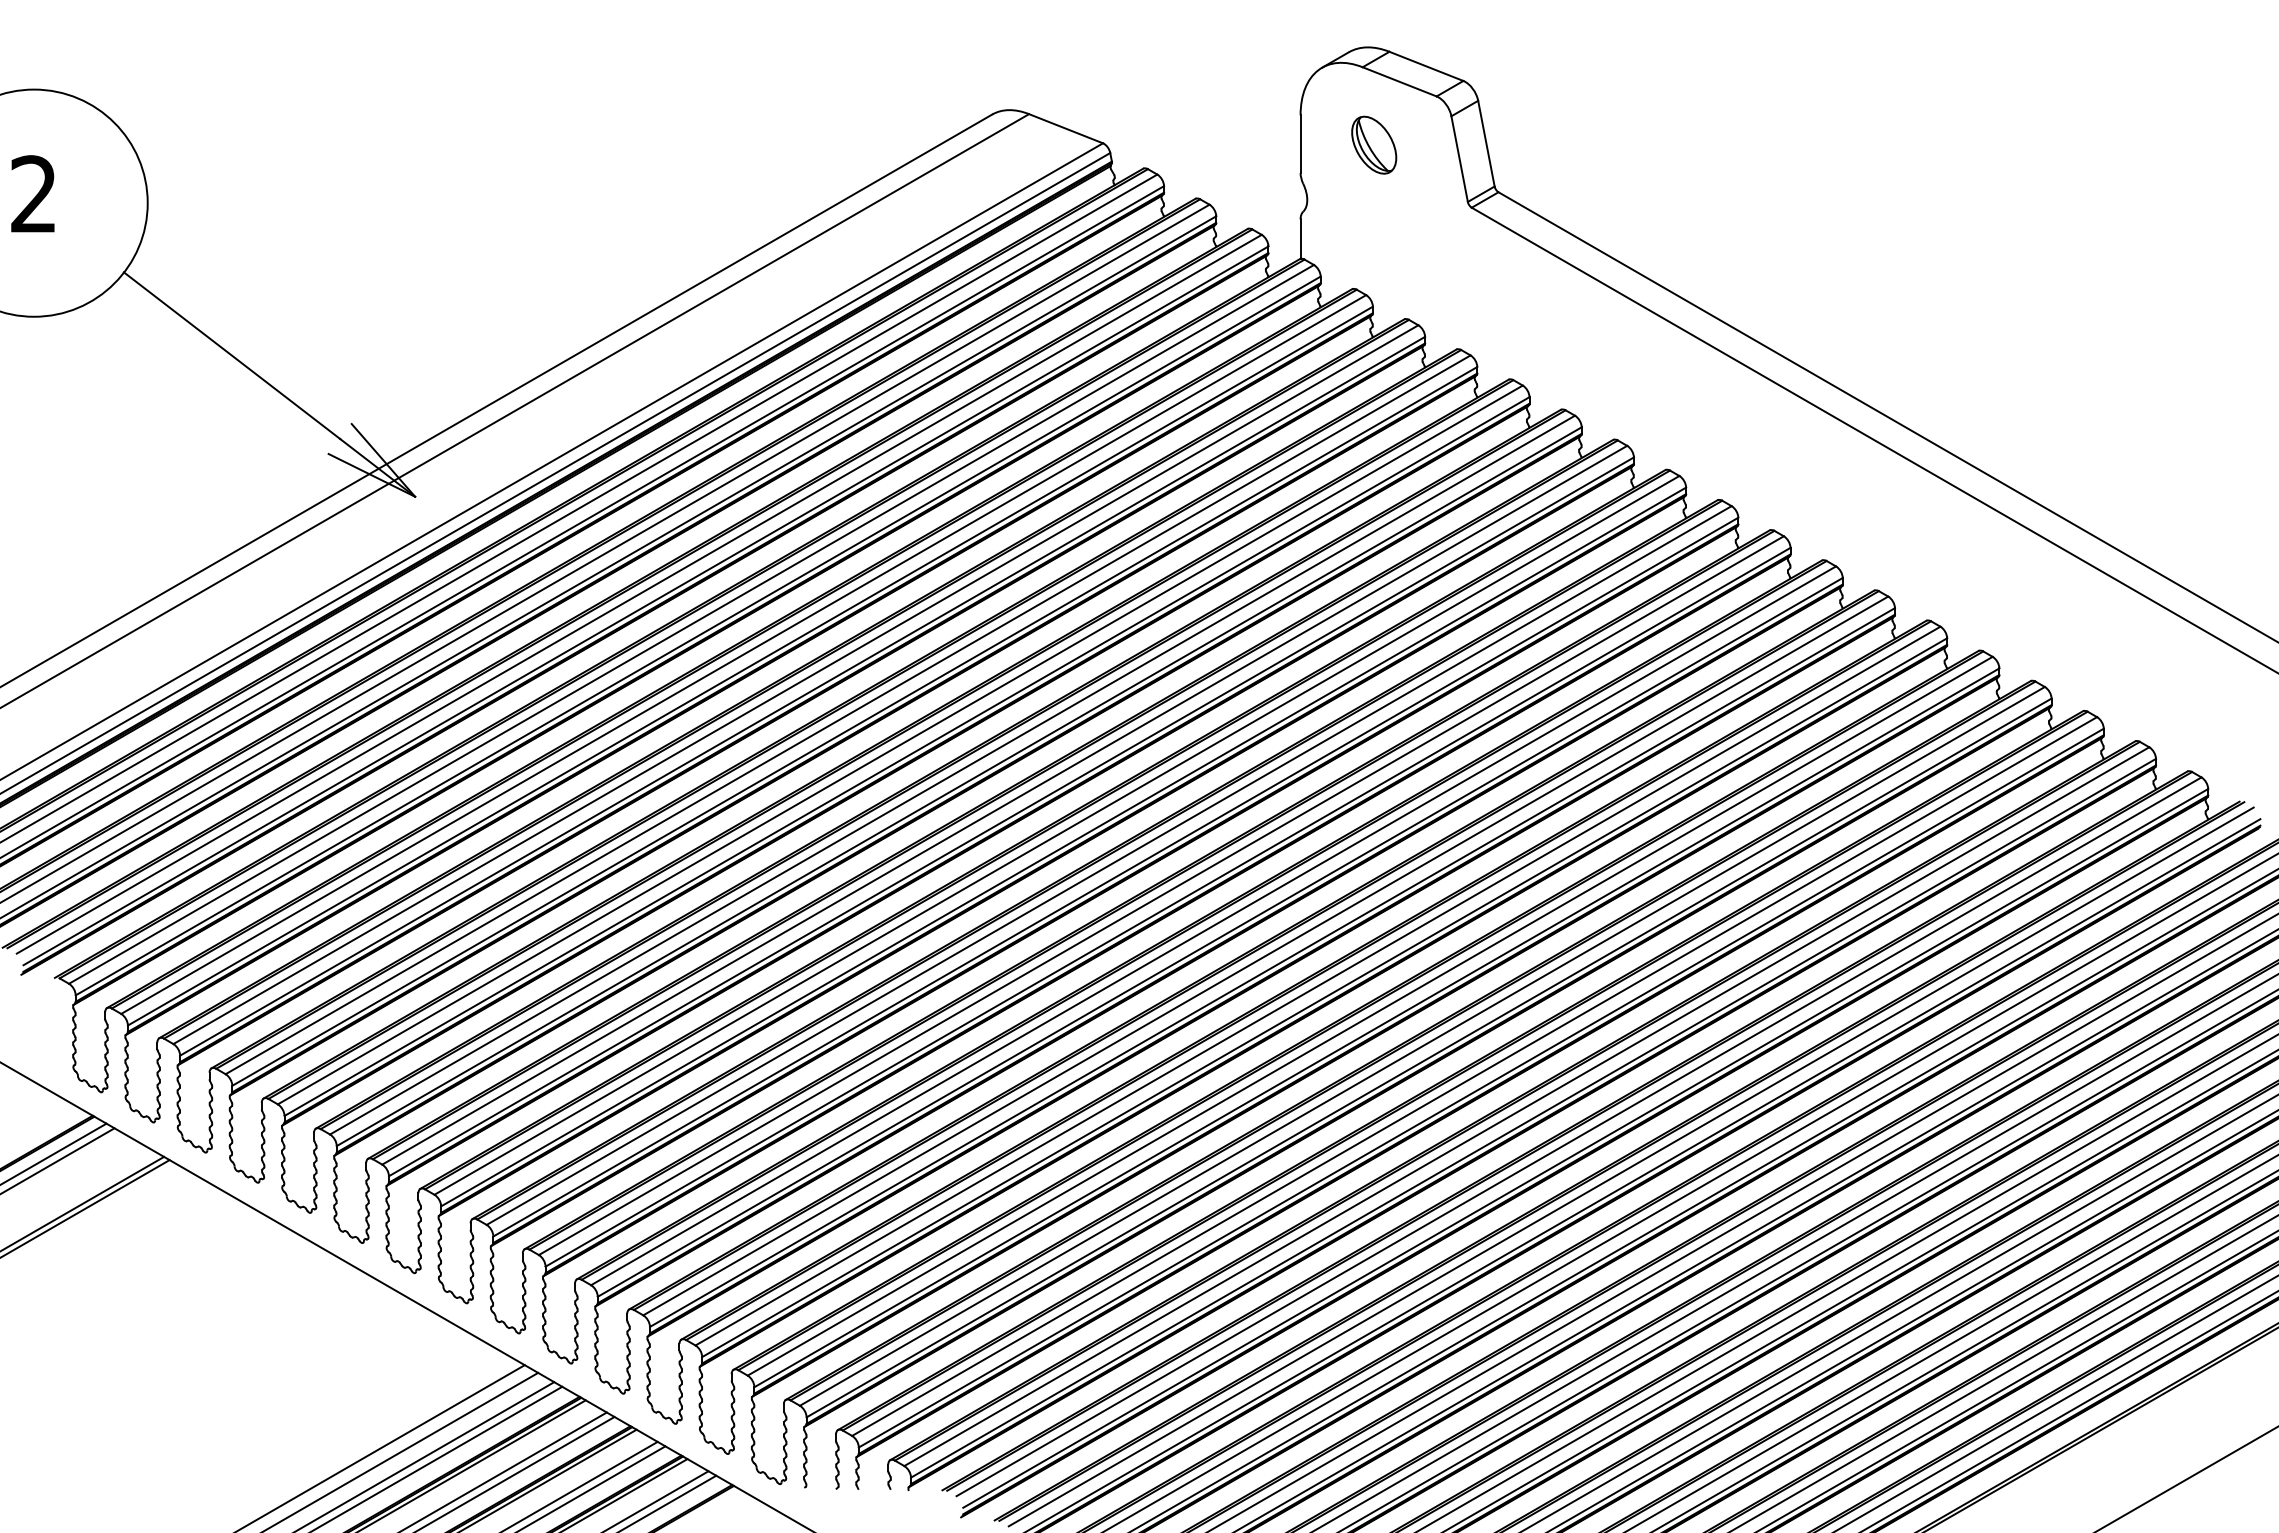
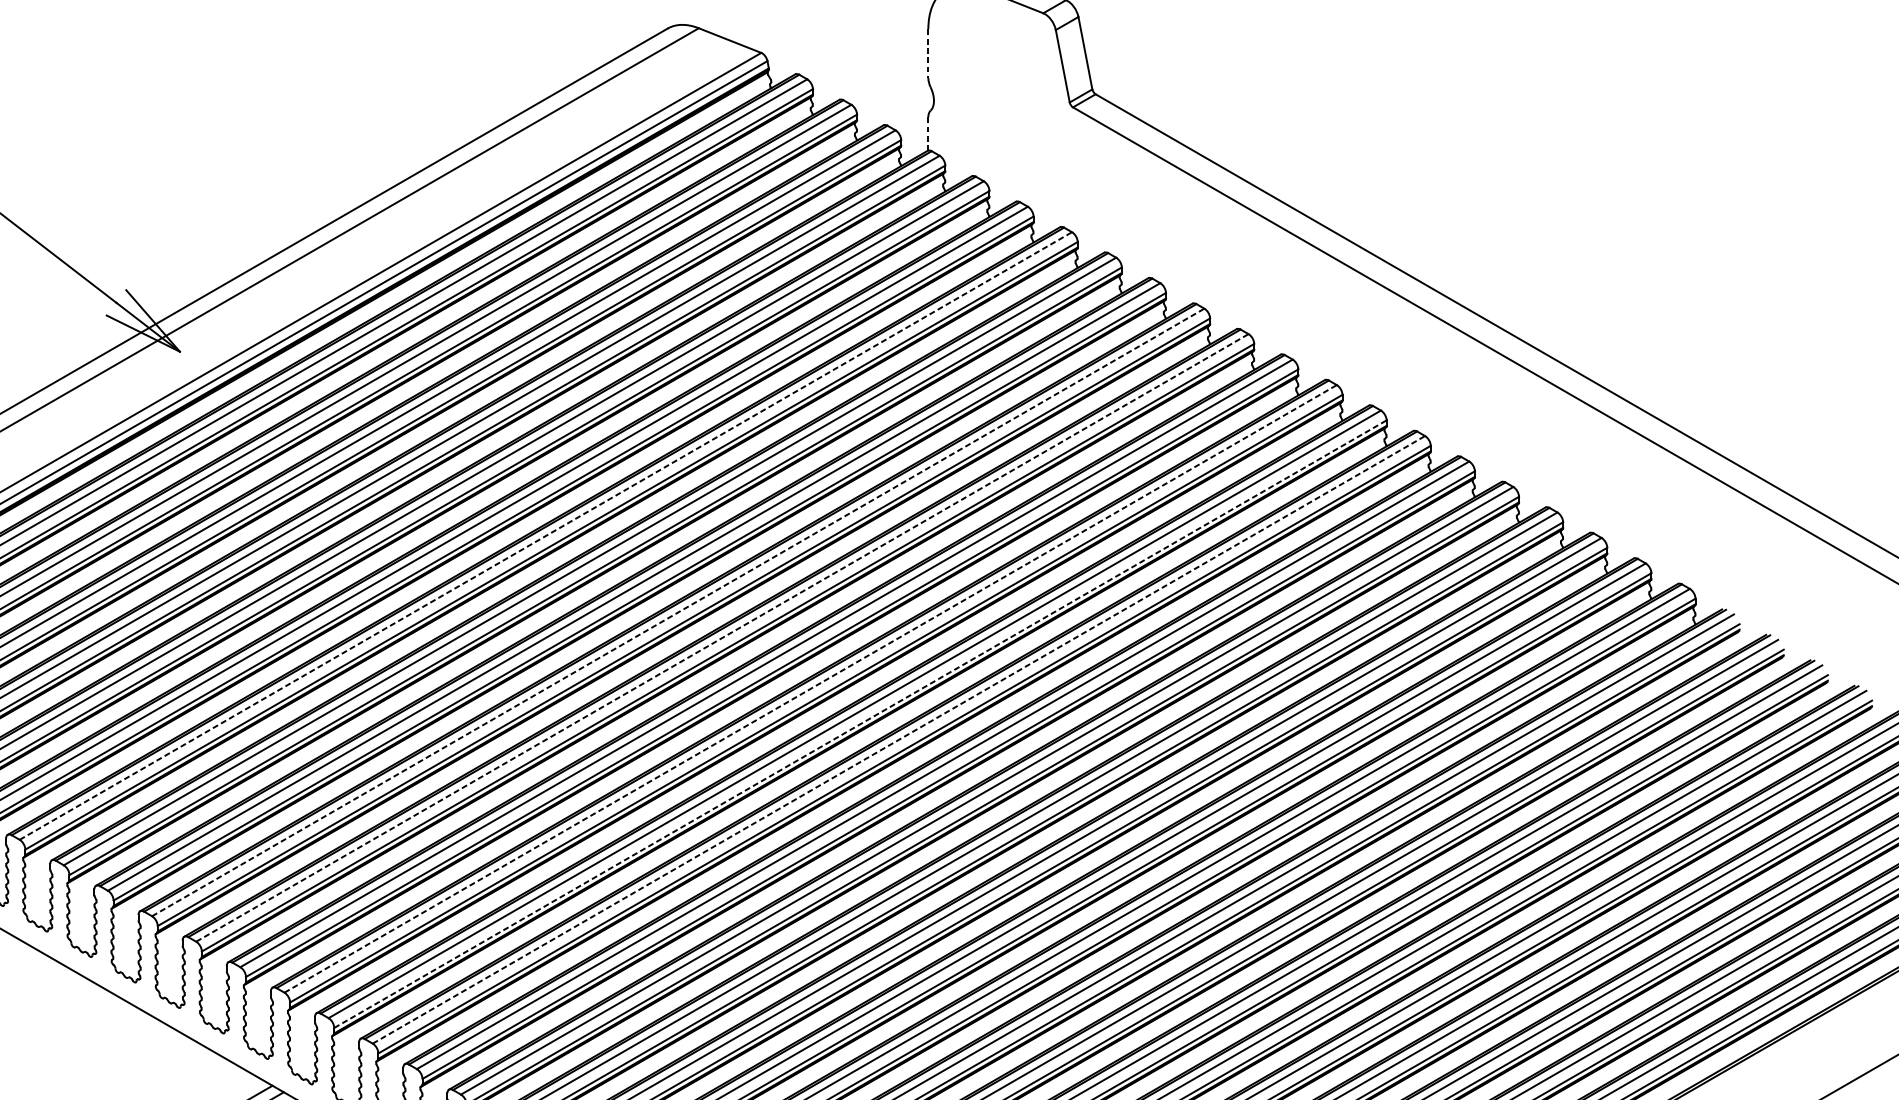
line: (1300, 144) -> (928, 53), solid -> dashed
part: (1374, 144) -> (990, 53), removed
line: (1300, 239) -> (928, 134), solid -> dashed
line: (848, 714) -> (546, 535), solid -> dashed
line: (1004, 805) -> (678, 612), solid -> dashed
line: (1056, 835) -> (722, 638), solid -> dashed
line: (1161, 895) -> (810, 688), solid -> dashed
line: (1220, 937) -> (860, 724), solid -> dashed
line: (1265, 955) -> (898, 739), solid -> dashed

